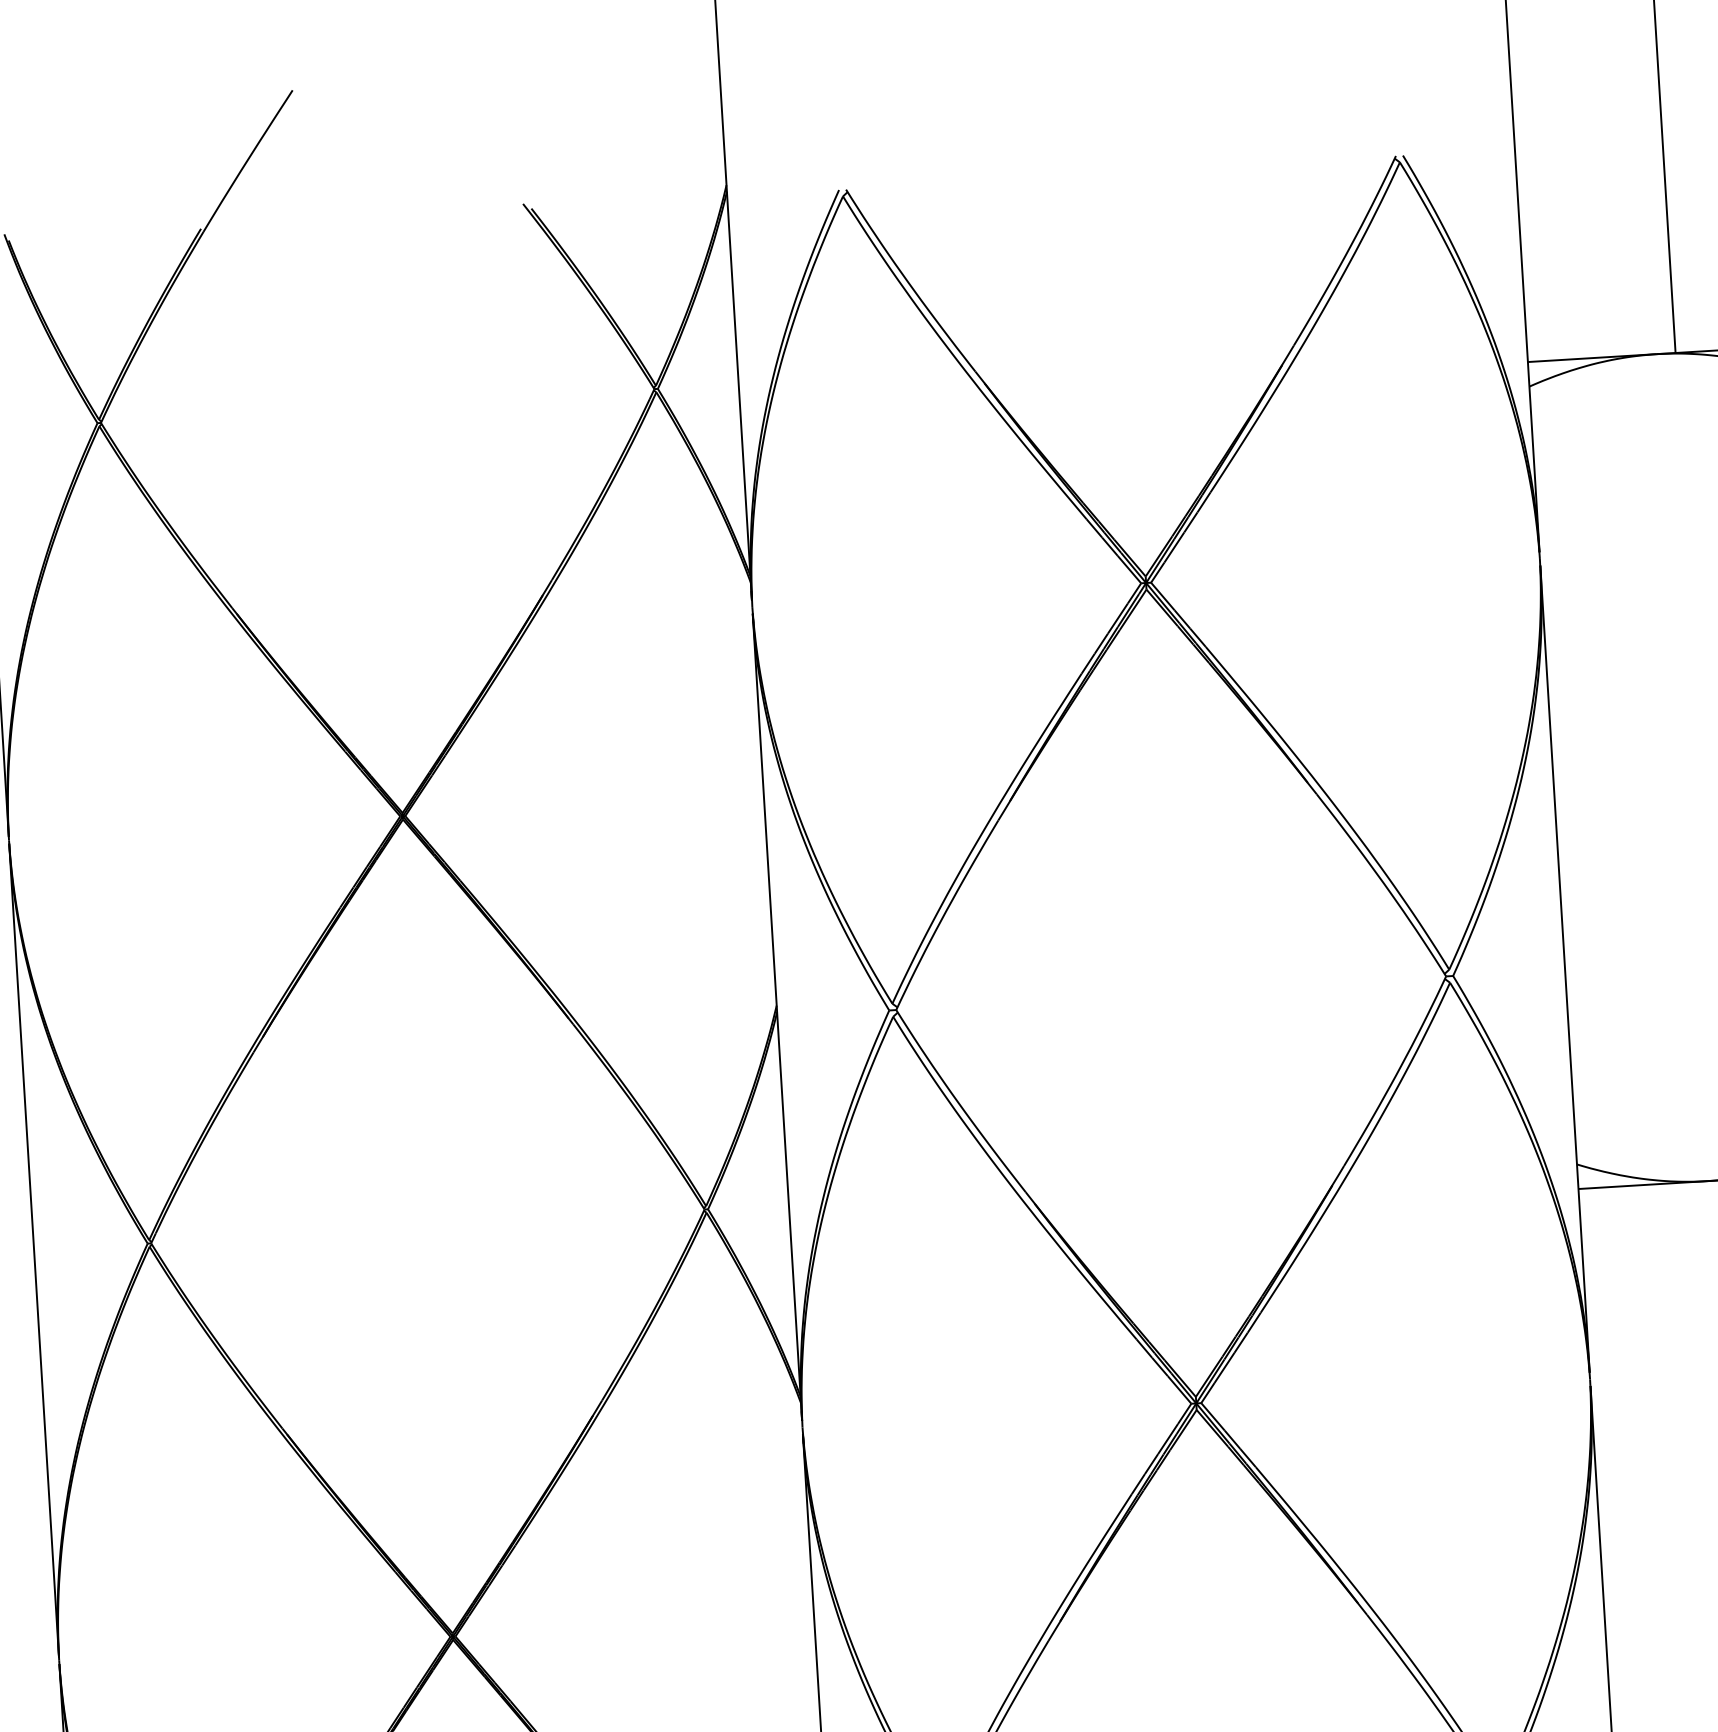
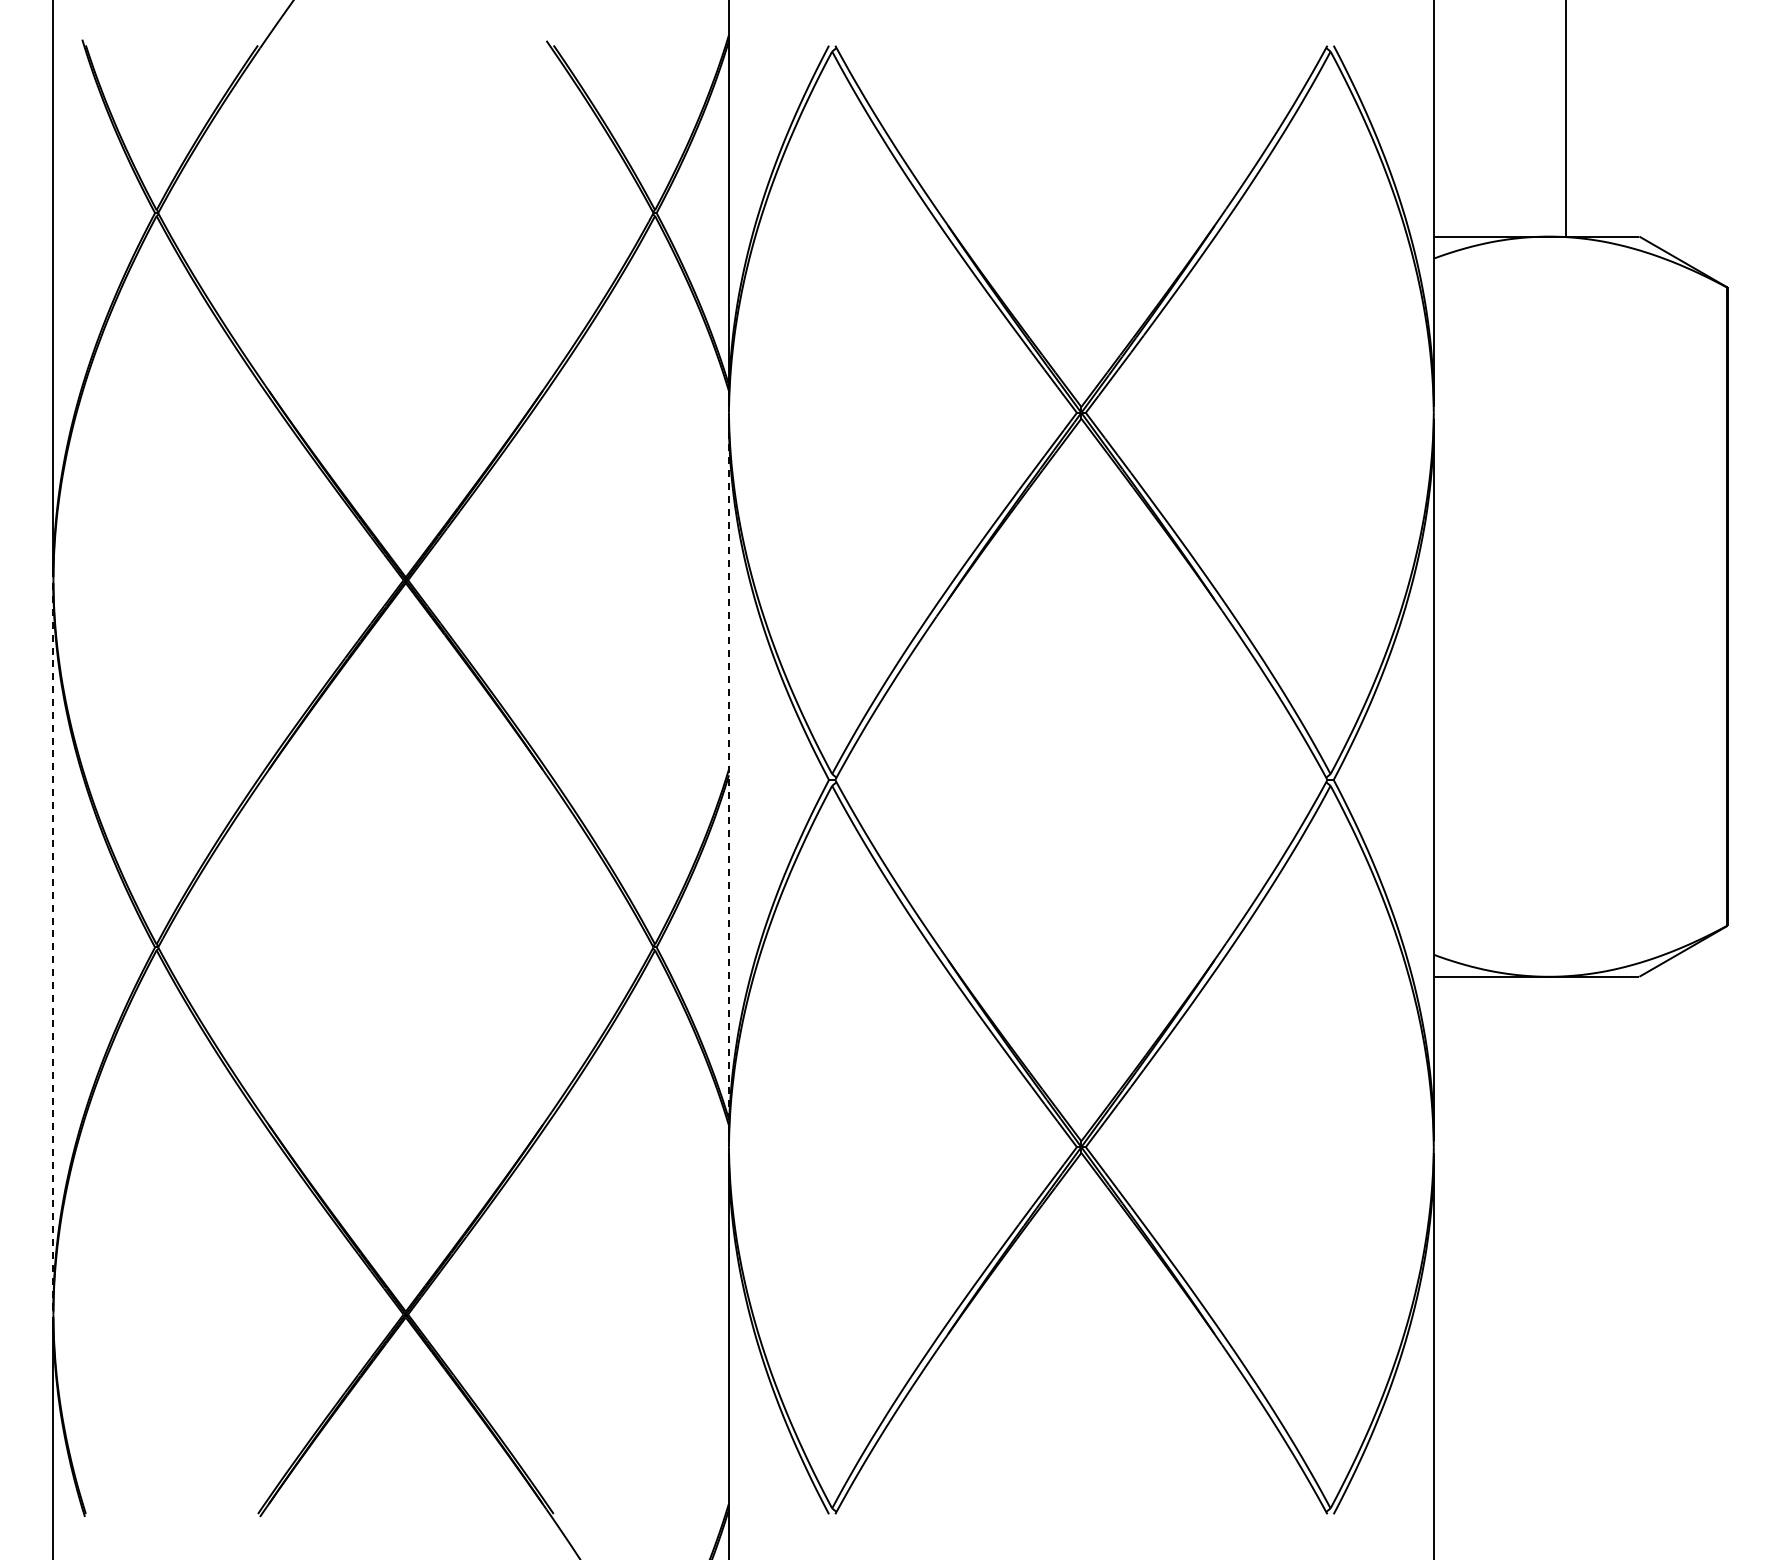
line: (776, 1017) -> (728, 780), solid -> dashed
line: (34, 1250) -> (53, 947), solid -> dashed

